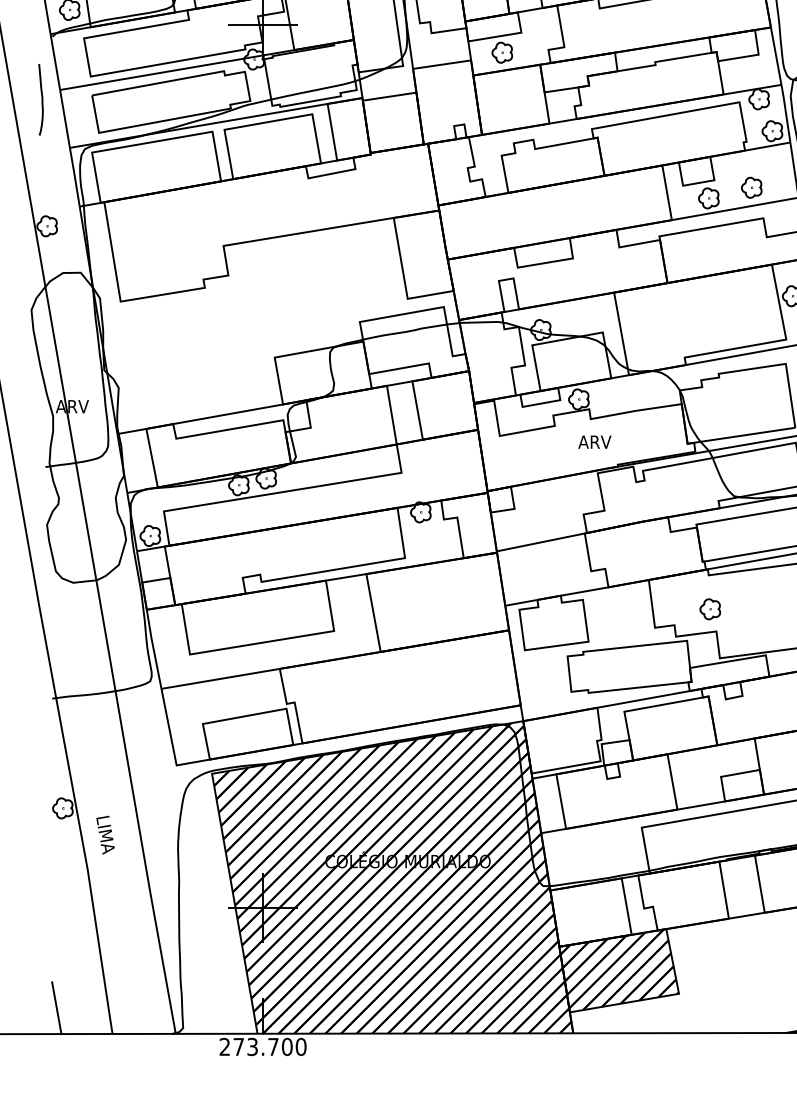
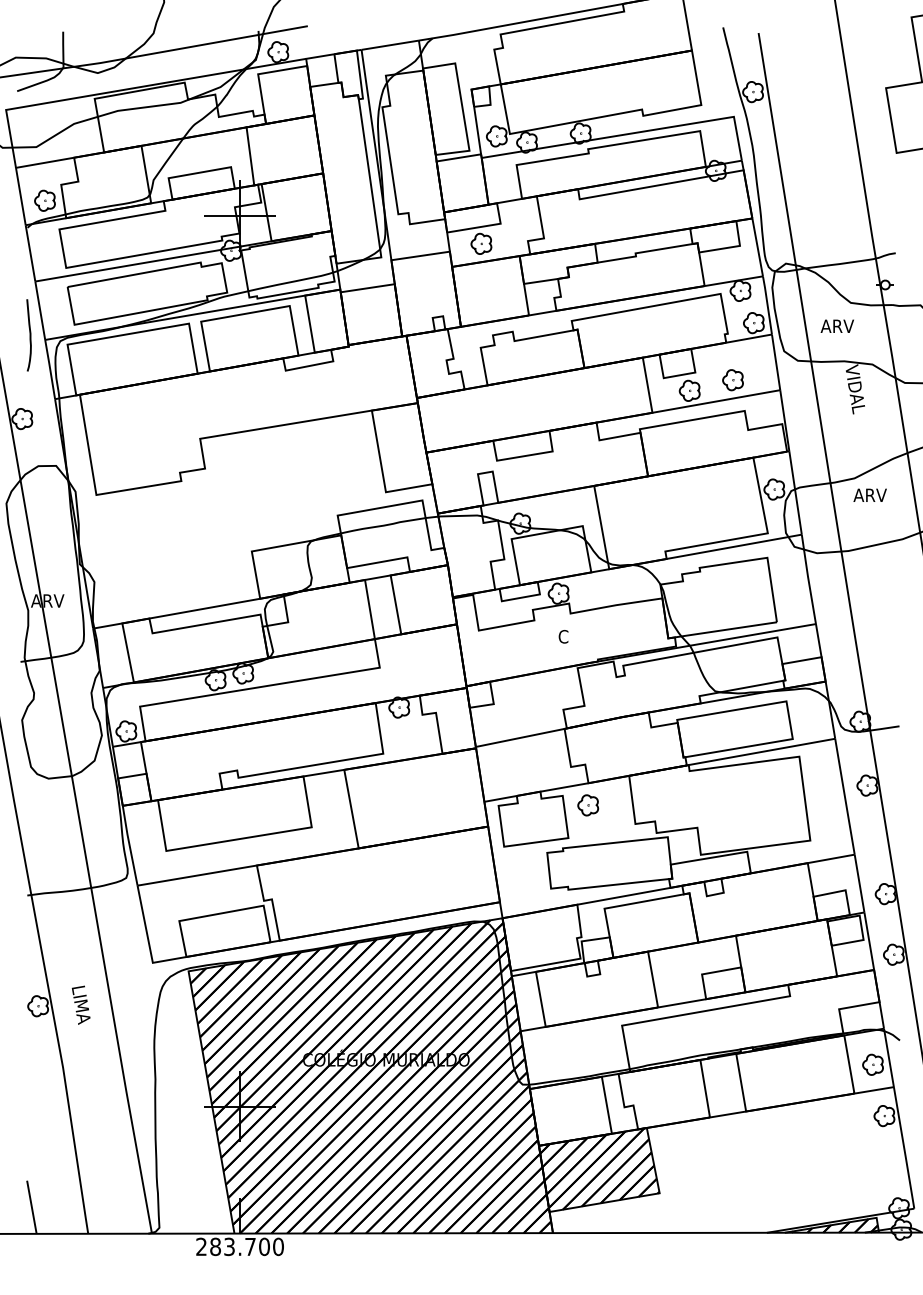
curve: (41, 99) -> (29, 335), moved
text: (594, 441) -> (574, 636), ARV -> C
part: (710, 609) -> (588, 805), moved
text: (104, 834) -> (80, 1004), moved
text: (238, 1046) -> (215, 1246), 273.700 -> 283.700

